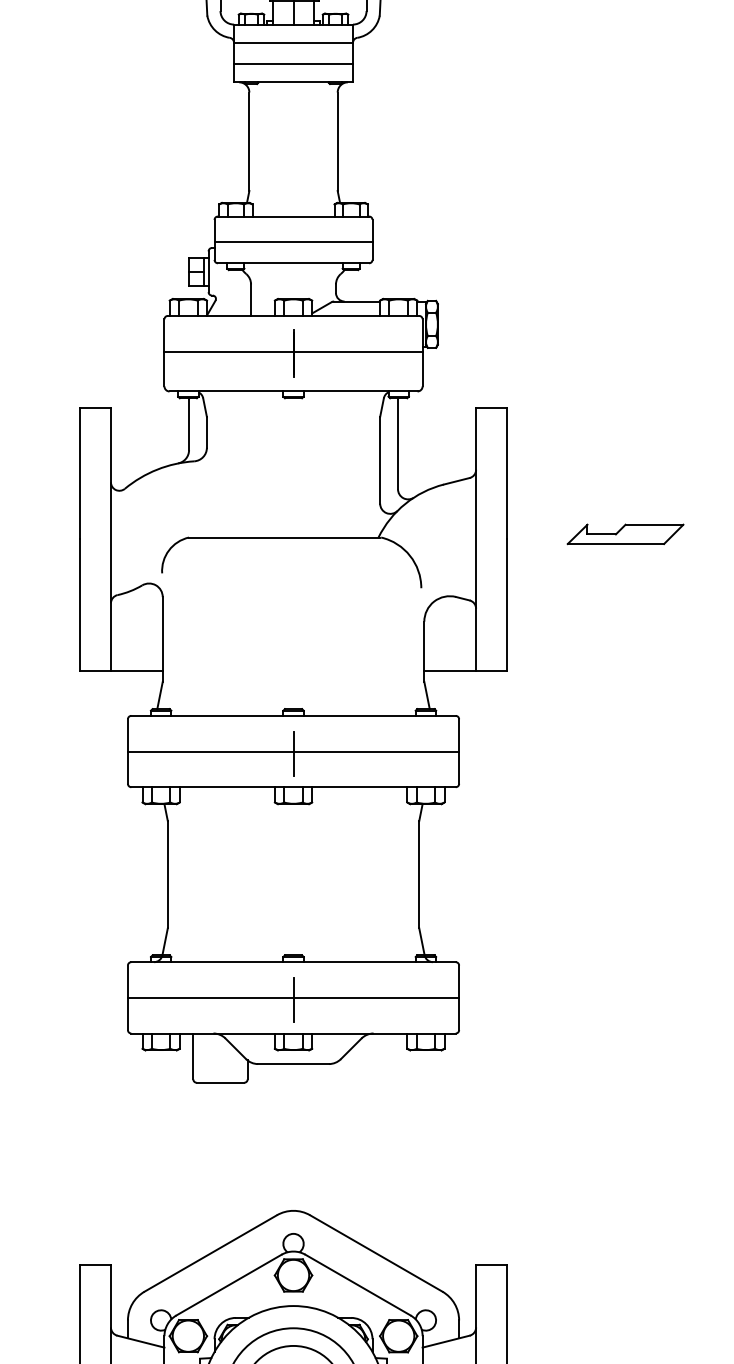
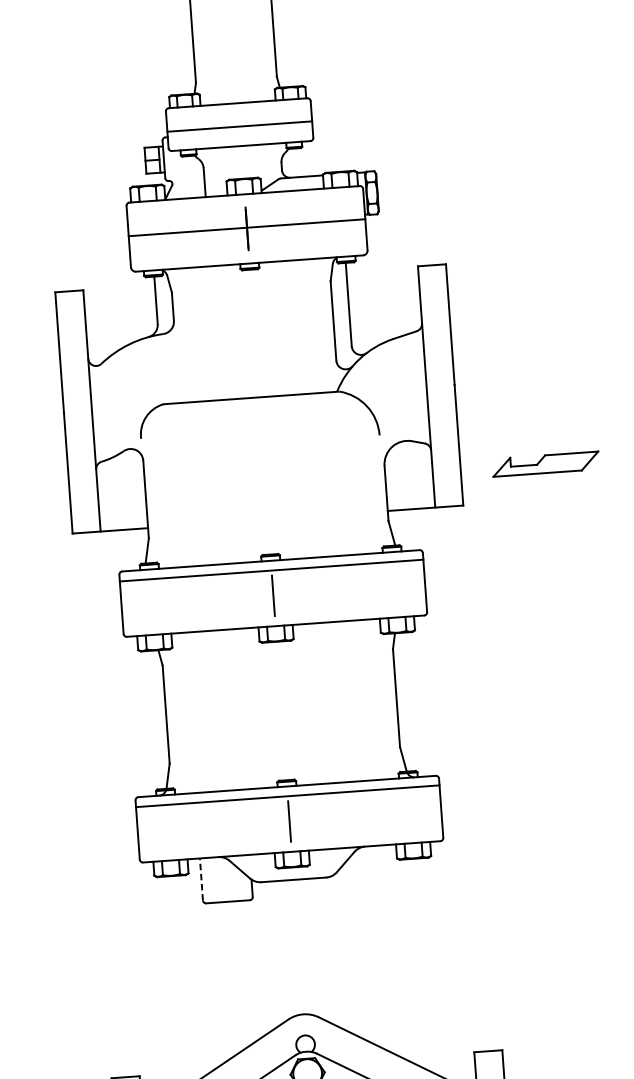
part: (625, 534) -> (545, 464), moved
line: (293, 751) -> (271, 570), moved
line: (293, 997) -> (287, 795), moved
line: (193, 1056) -> (201, 879), solid -> dashed

